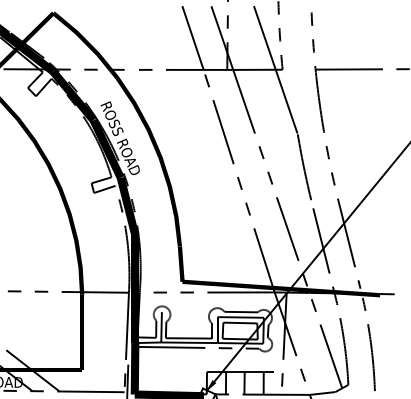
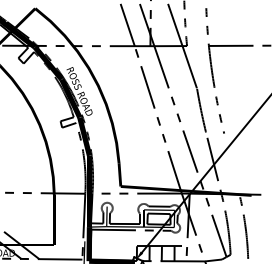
line: (349, 245) -> (231, 162), removed

